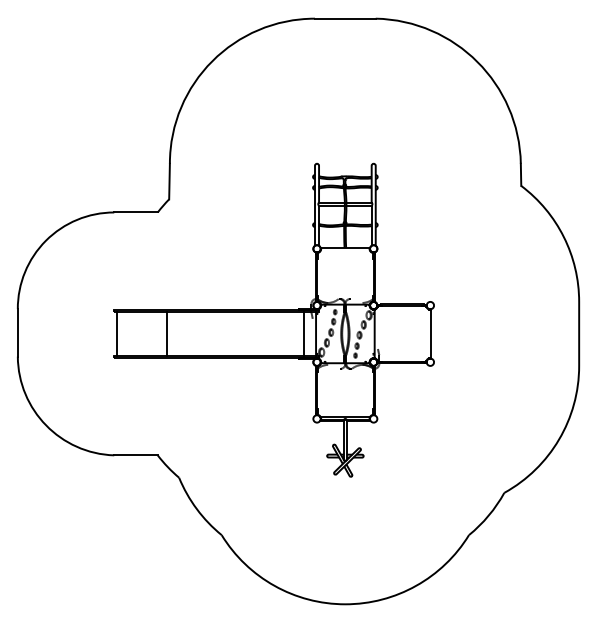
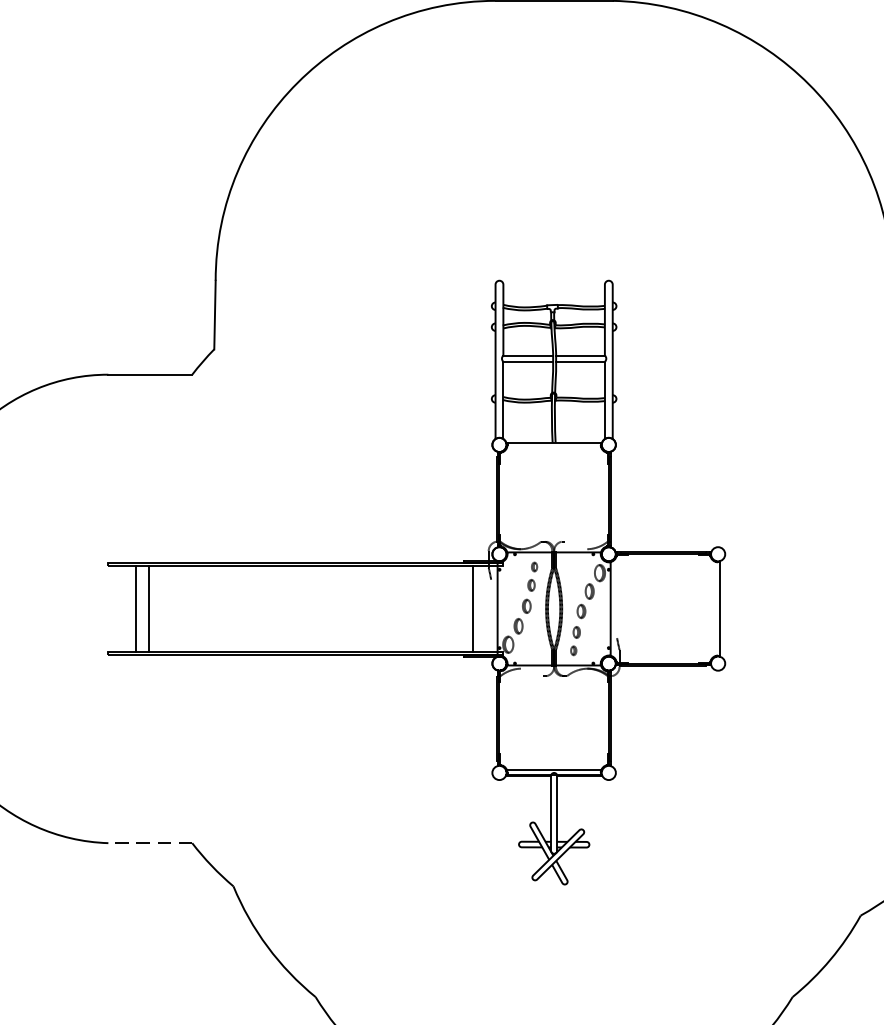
line: (117, 333) -> (149, 608), moved
line: (167, 333) -> (135, 608), moved
line: (136, 455) -> (151, 843), solid -> dashed

